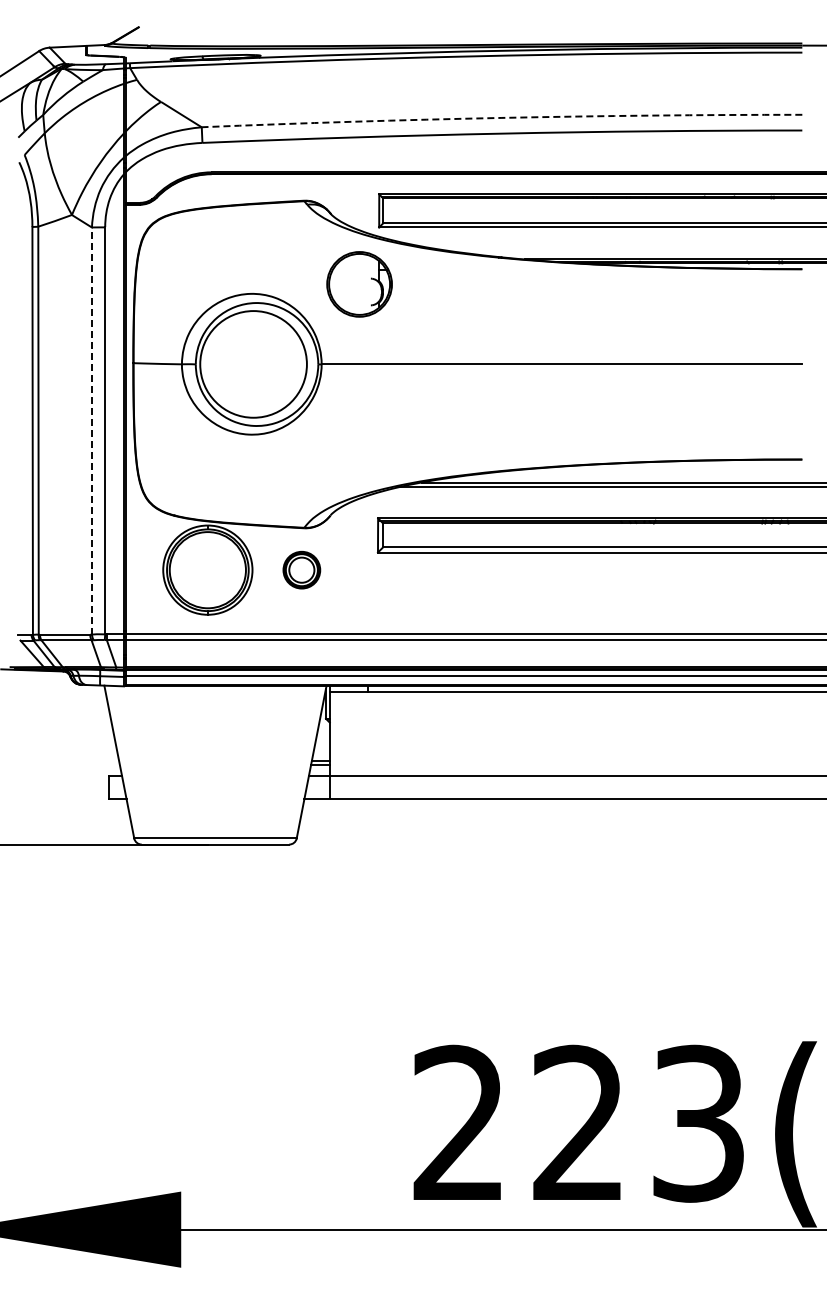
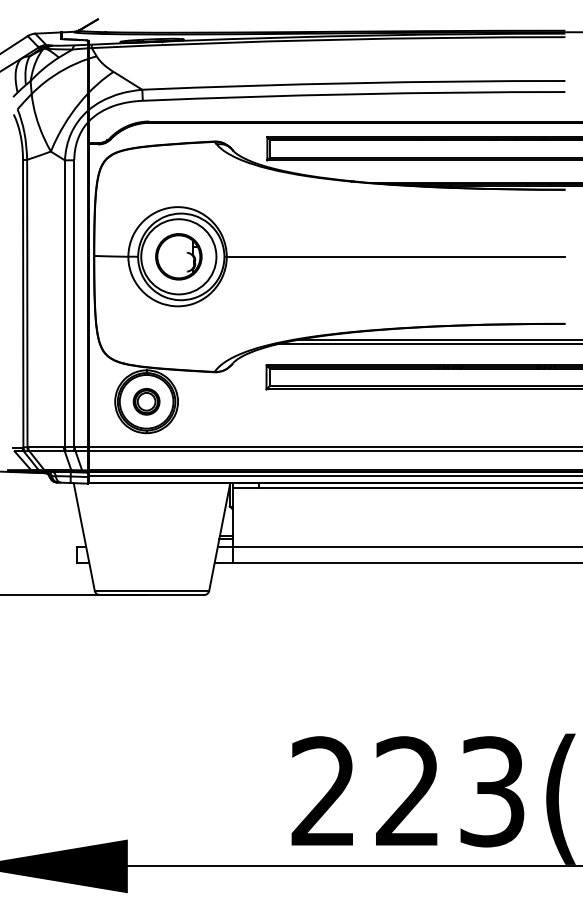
arc: (501, 117) -> (353, 82), dashed -> solid
part: (359, 284) -> (178, 256), moved
line: (91, 431) -> (64, 304), dashed -> solid
part: (301, 570) -> (146, 402), moved

